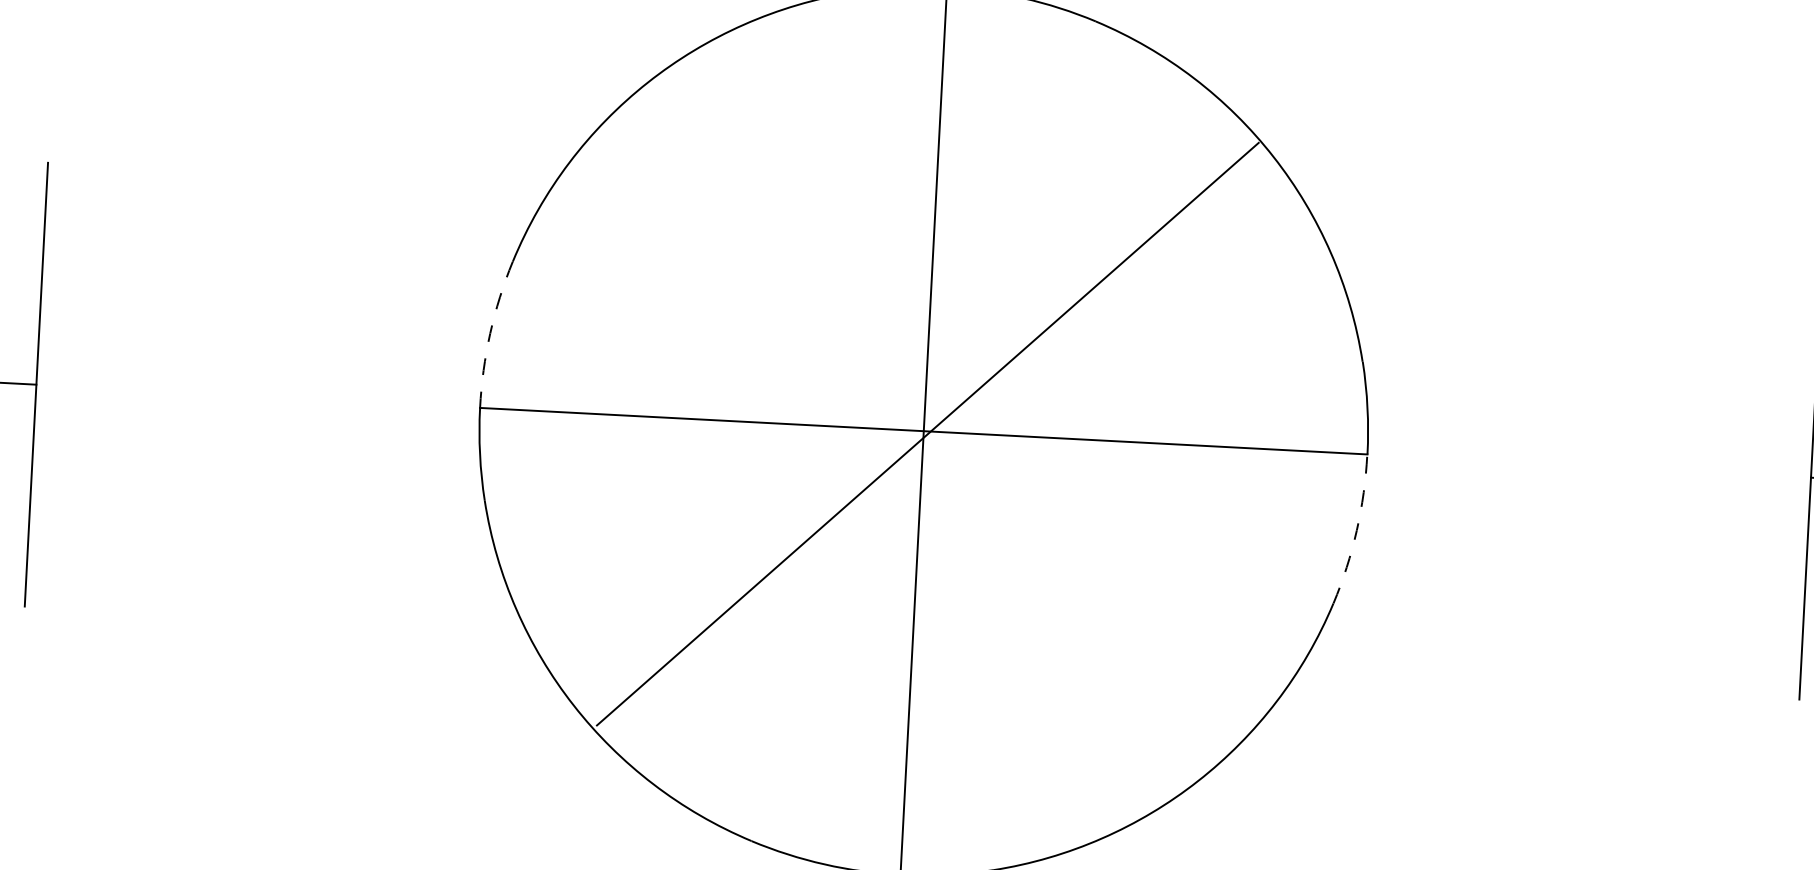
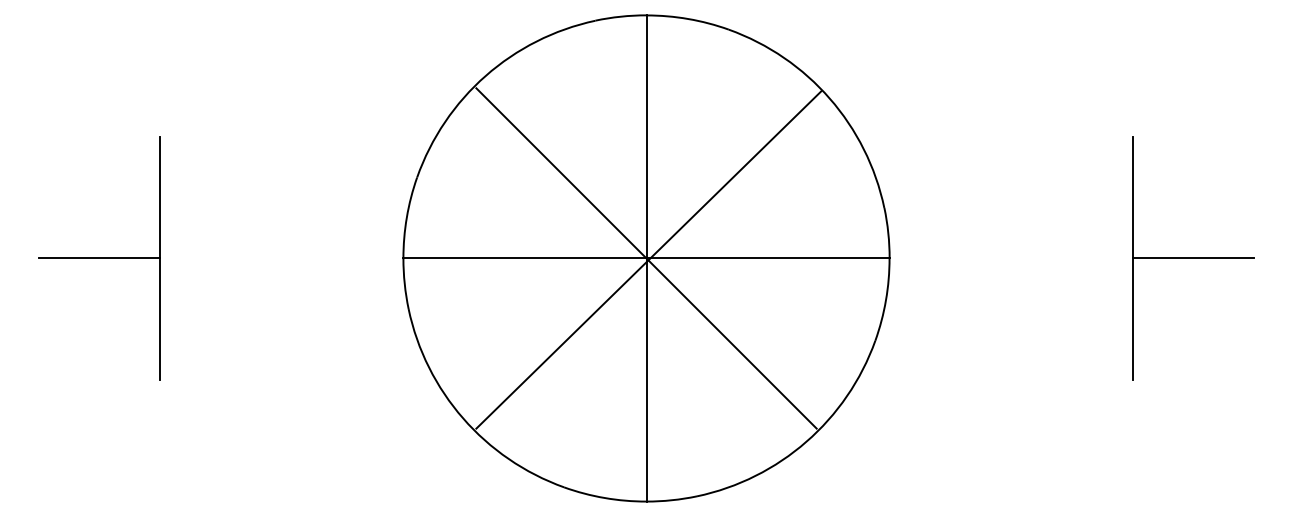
arc: (489, 333) -> (406, 217), dashed -> solid
line: (923, 431) -> (646, 258), added
arc: (1357, 530) -> (886, 300), dashed -> solid

